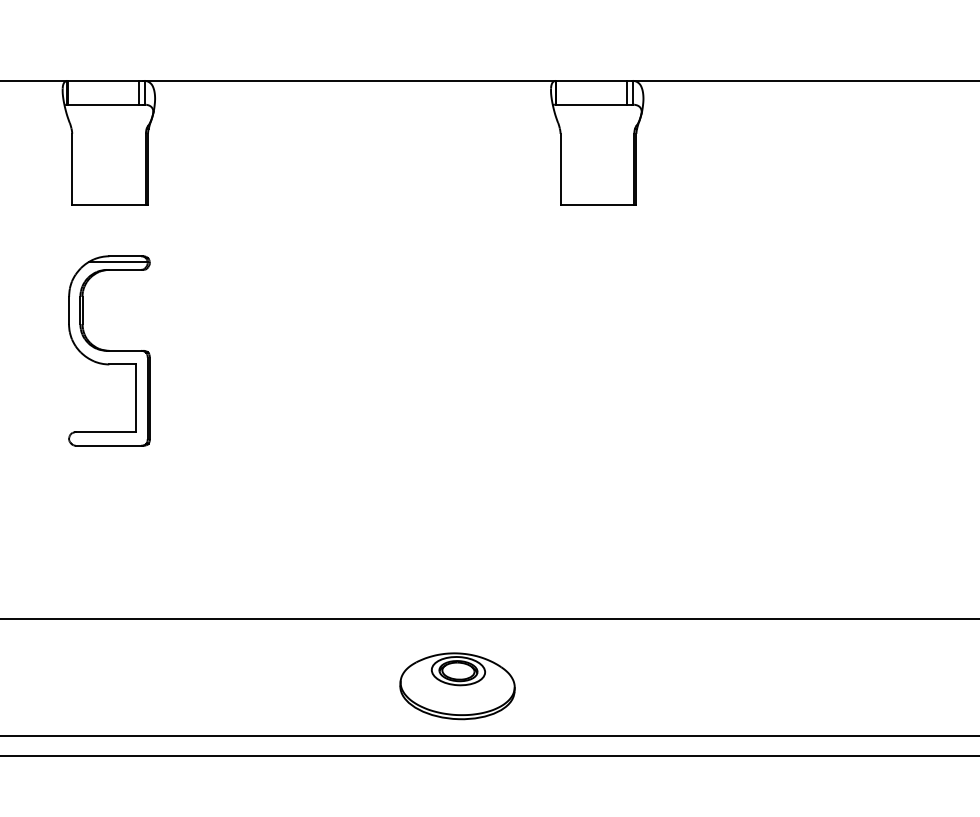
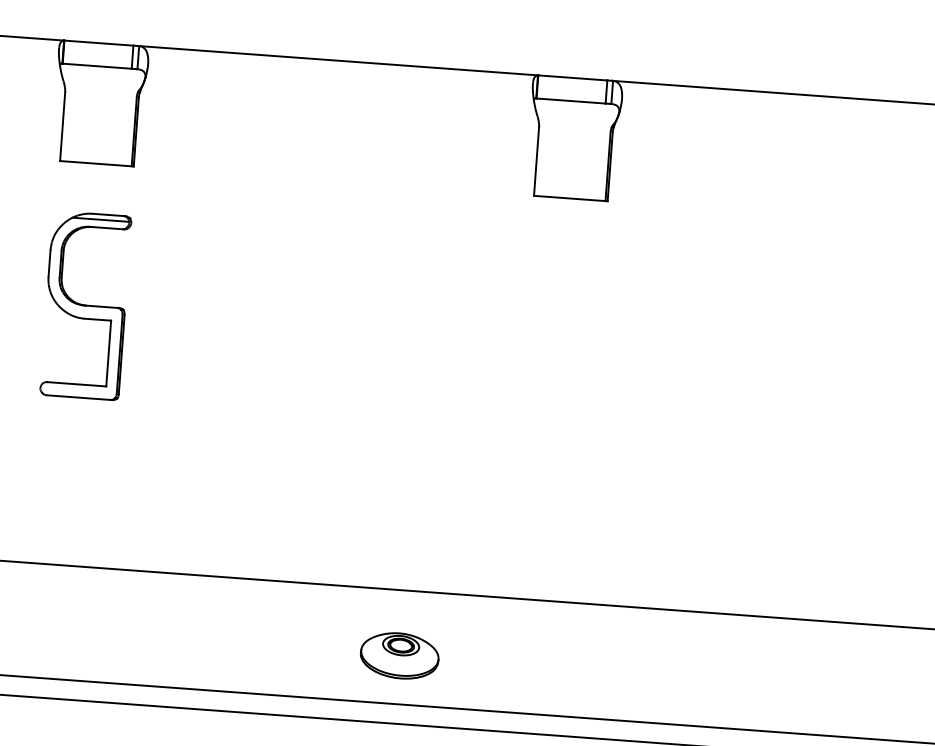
part: (457, 686) -> (399, 656), size x0.7

